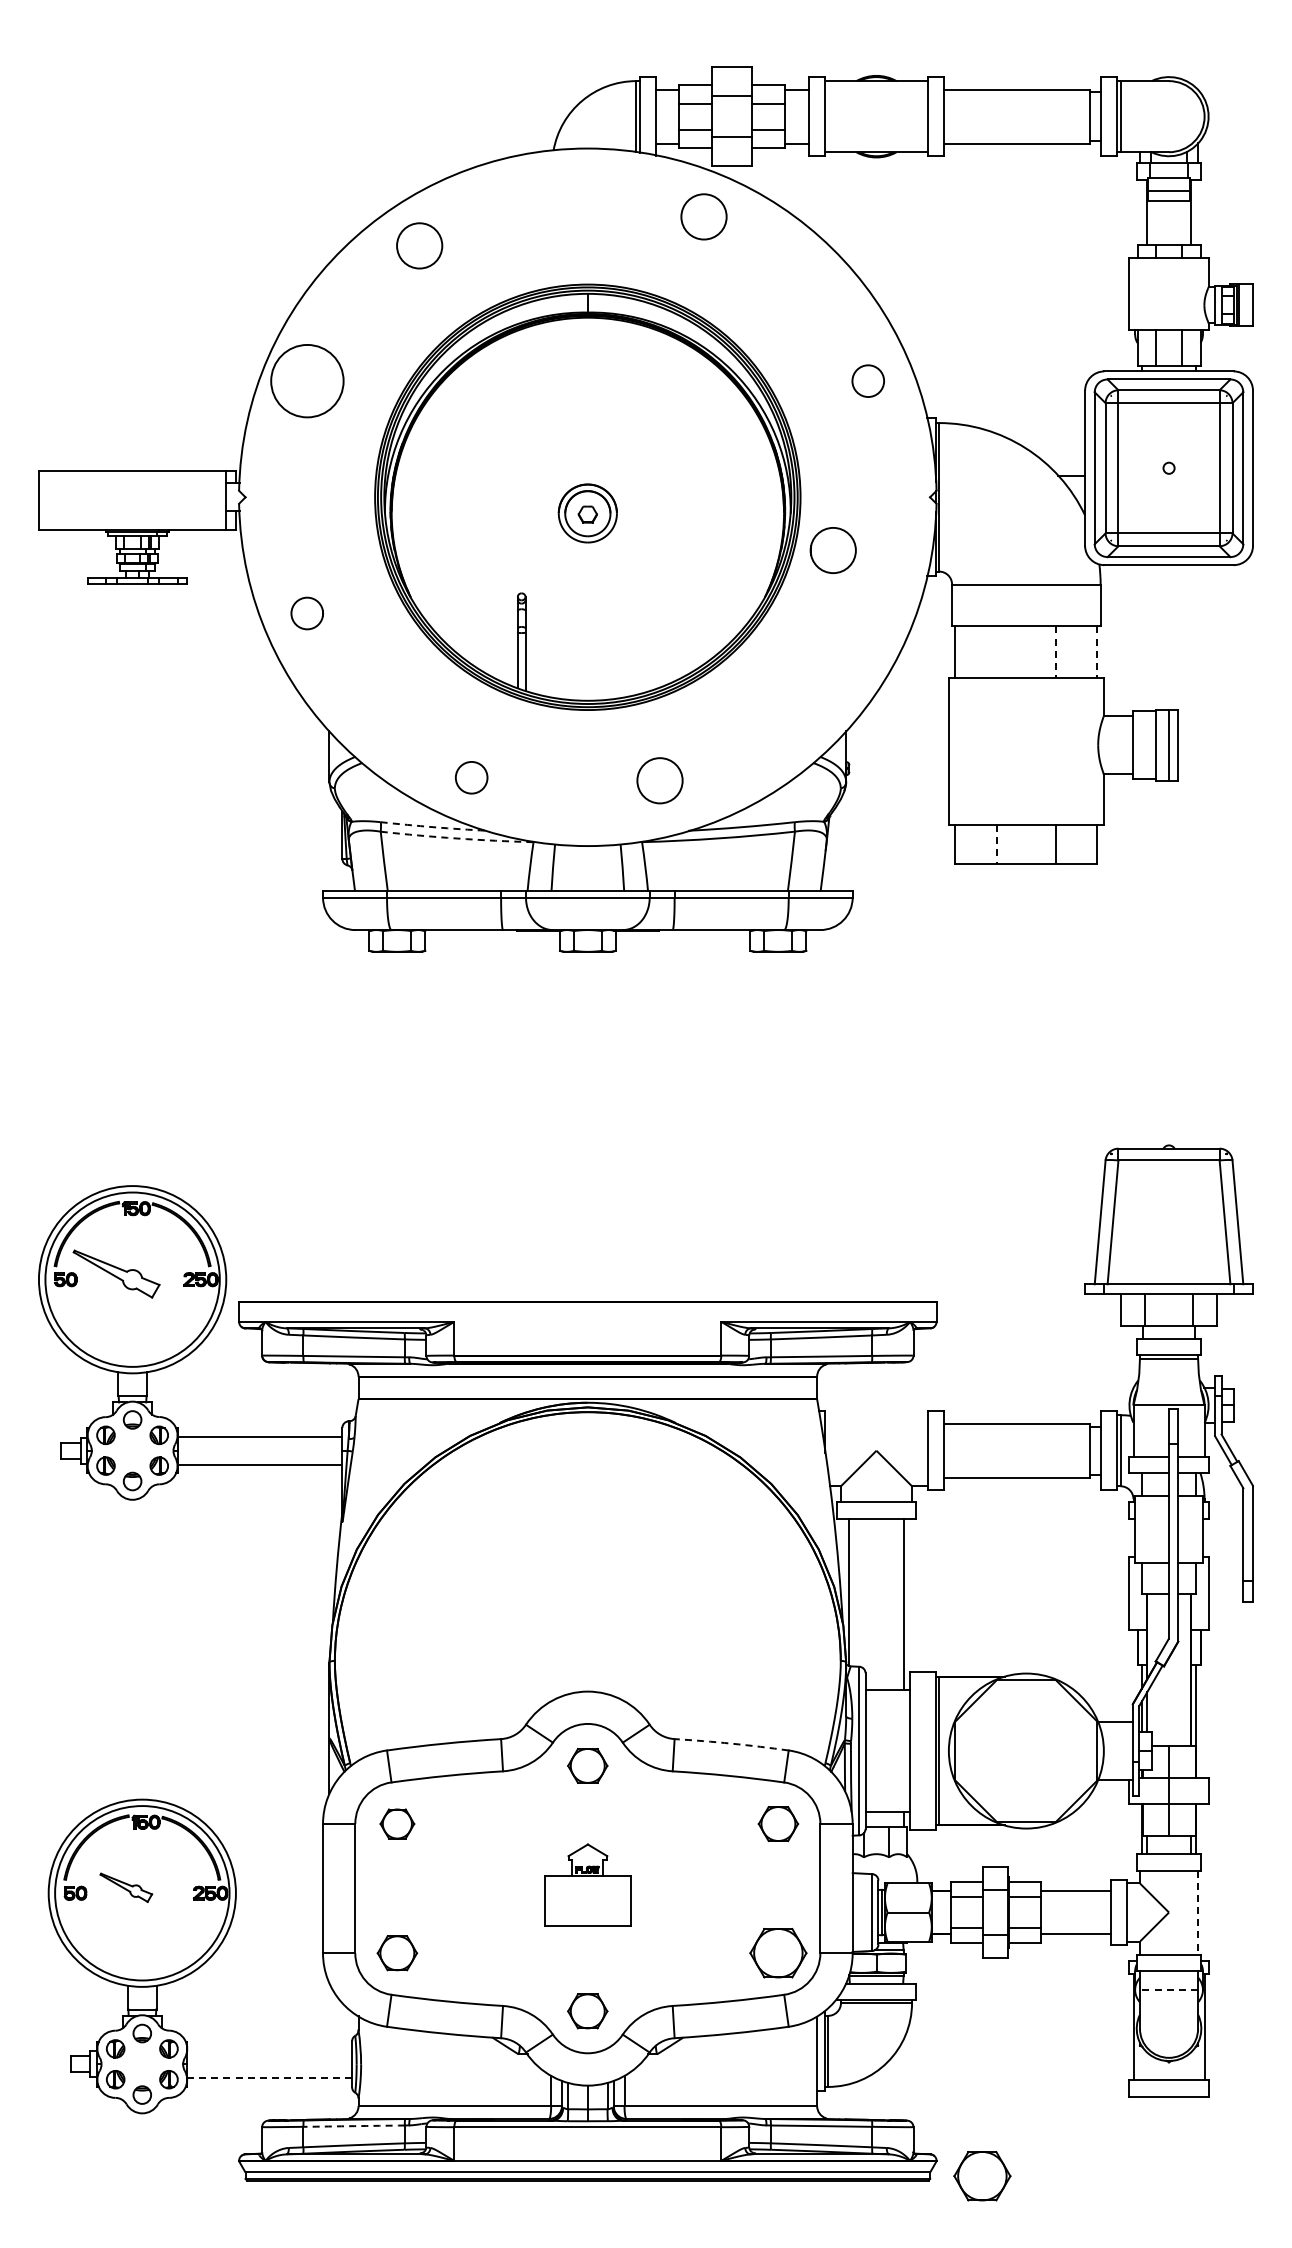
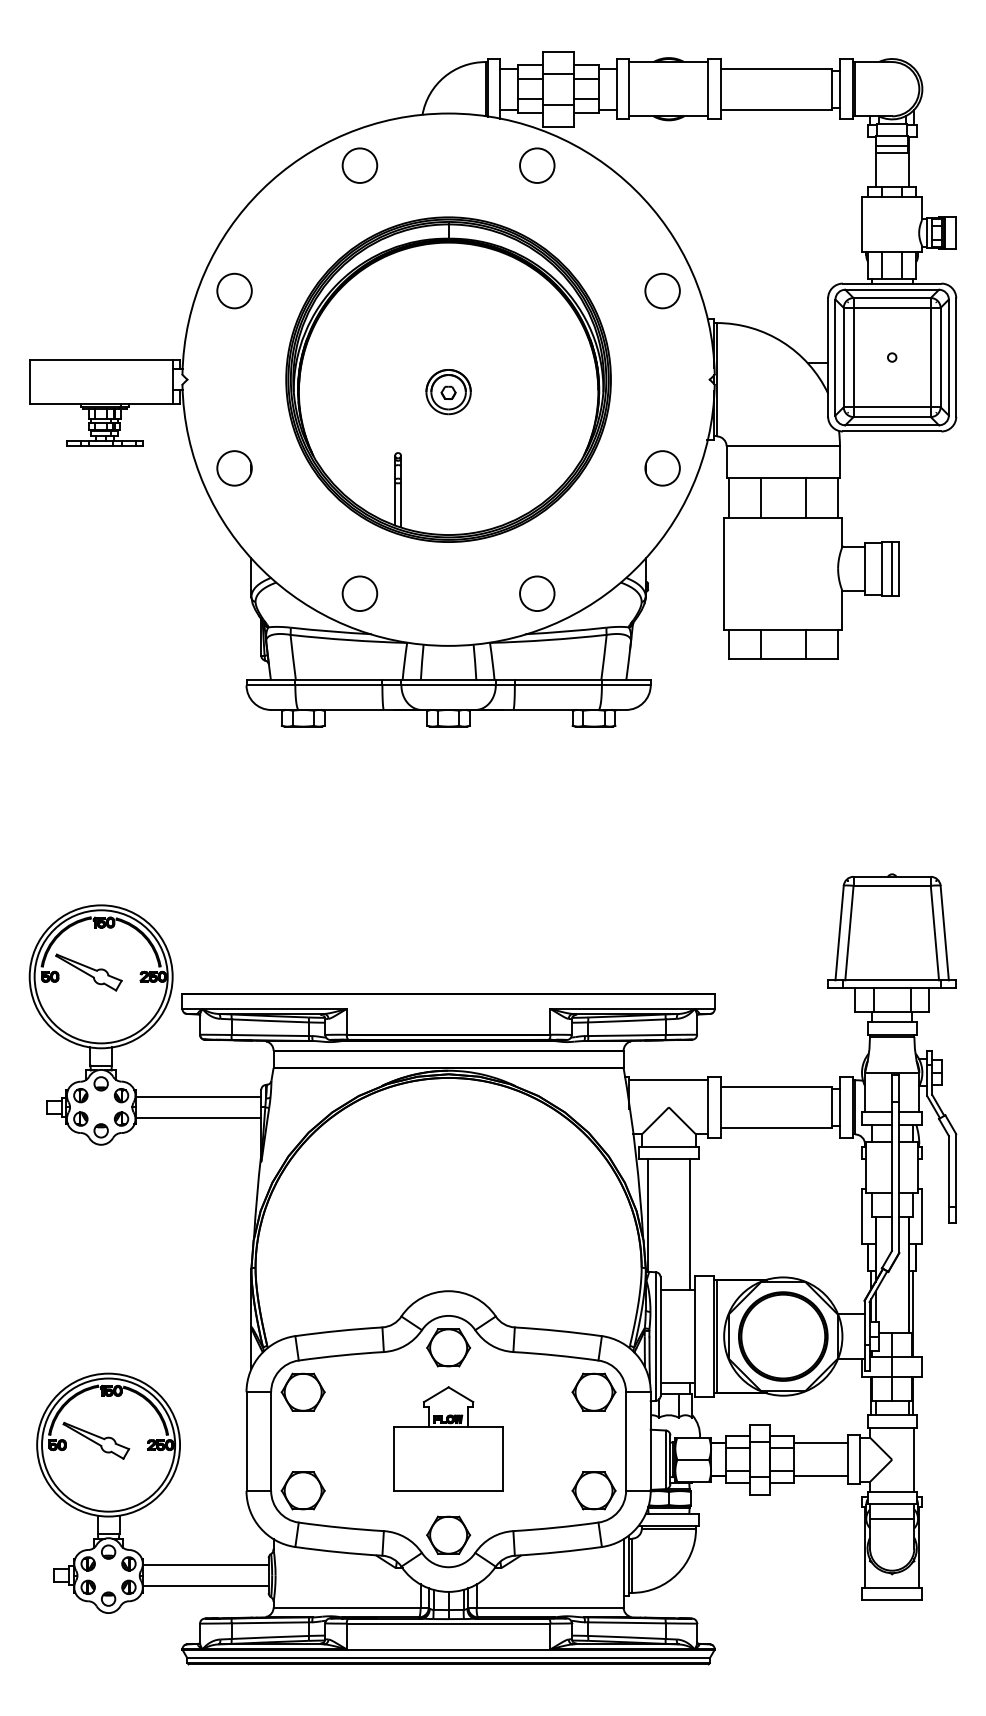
circle: (419, 245) -> (359, 165), moved
circle: (307, 380) -> (234, 290), size x0.62
circle: (867, 380) -> (662, 290), size x1.43
circle: (832, 550) -> (662, 468), moved
circle: (306, 613) -> (233, 468), size x1.43
line: (996, 652) -> (760, 498), added
line: (1055, 652) -> (805, 498), dashed -> solid
line: (1097, 652) -> (837, 498), dashed -> solid
circle: (471, 777) -> (359, 593), size x1.43
circle: (659, 780) -> (536, 593), moved
arc: (434, 827) -> (331, 631), dashed -> solid
arc: (457, 838) -> (349, 640), dashed -> solid
line: (996, 844) -> (760, 644), dashed -> solid
line: (876, 1415) -> (668, 1080), added
arc: (731, 1743) -> (558, 1330), dashed -> solid
part: (1026, 1751) -> (783, 1336), added
part: (587, 1765) -> (448, 1347), size x1.43
part: (397, 1823) -> (303, 1391), size x1.67
part: (778, 1823) -> (594, 1391), size x1.43
part: (587, 1884) -> (448, 1438), size x1.67
part: (126, 1887) -> (96, 1440), size x1.67
line: (1198, 1912) -> (914, 1459), dashed -> solid
part: (397, 1953) -> (303, 1491), size x1.43
line: (1168, 1990) -> (891, 1519), dashed -> solid
part: (587, 2011) -> (448, 1535), size x1.43
line: (269, 2050) -> (205, 1565), added
line: (269, 2078) -> (205, 1586), dashed -> solid
arc: (354, 2126) -> (270, 1623), dashed -> solid
part: (982, 2176) -> (749, 1661), removed

